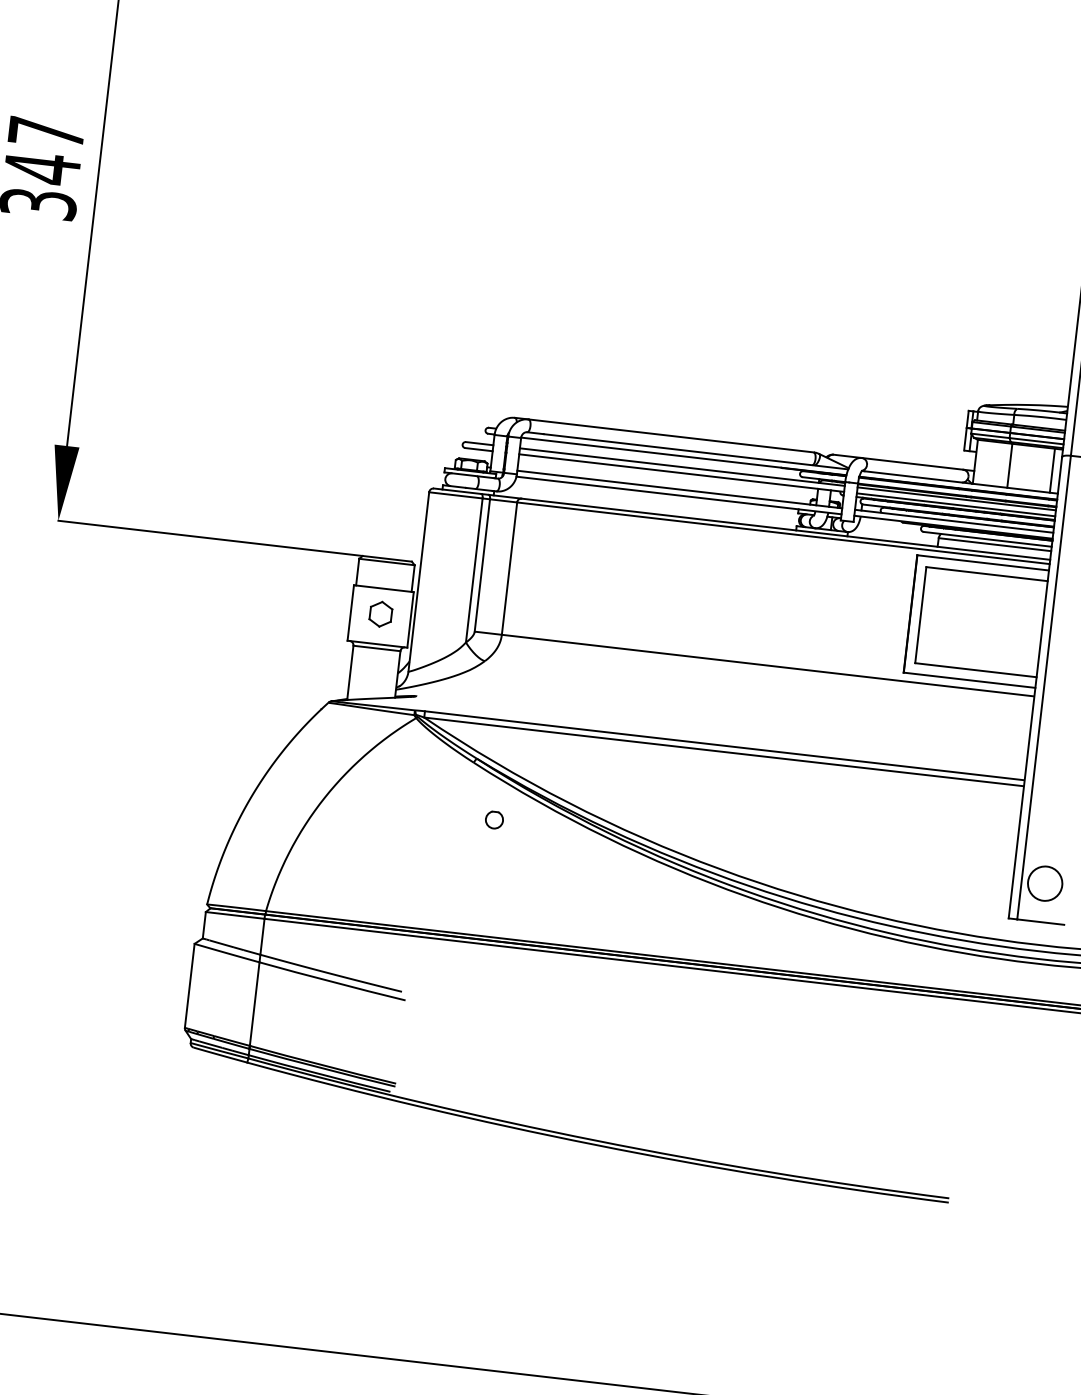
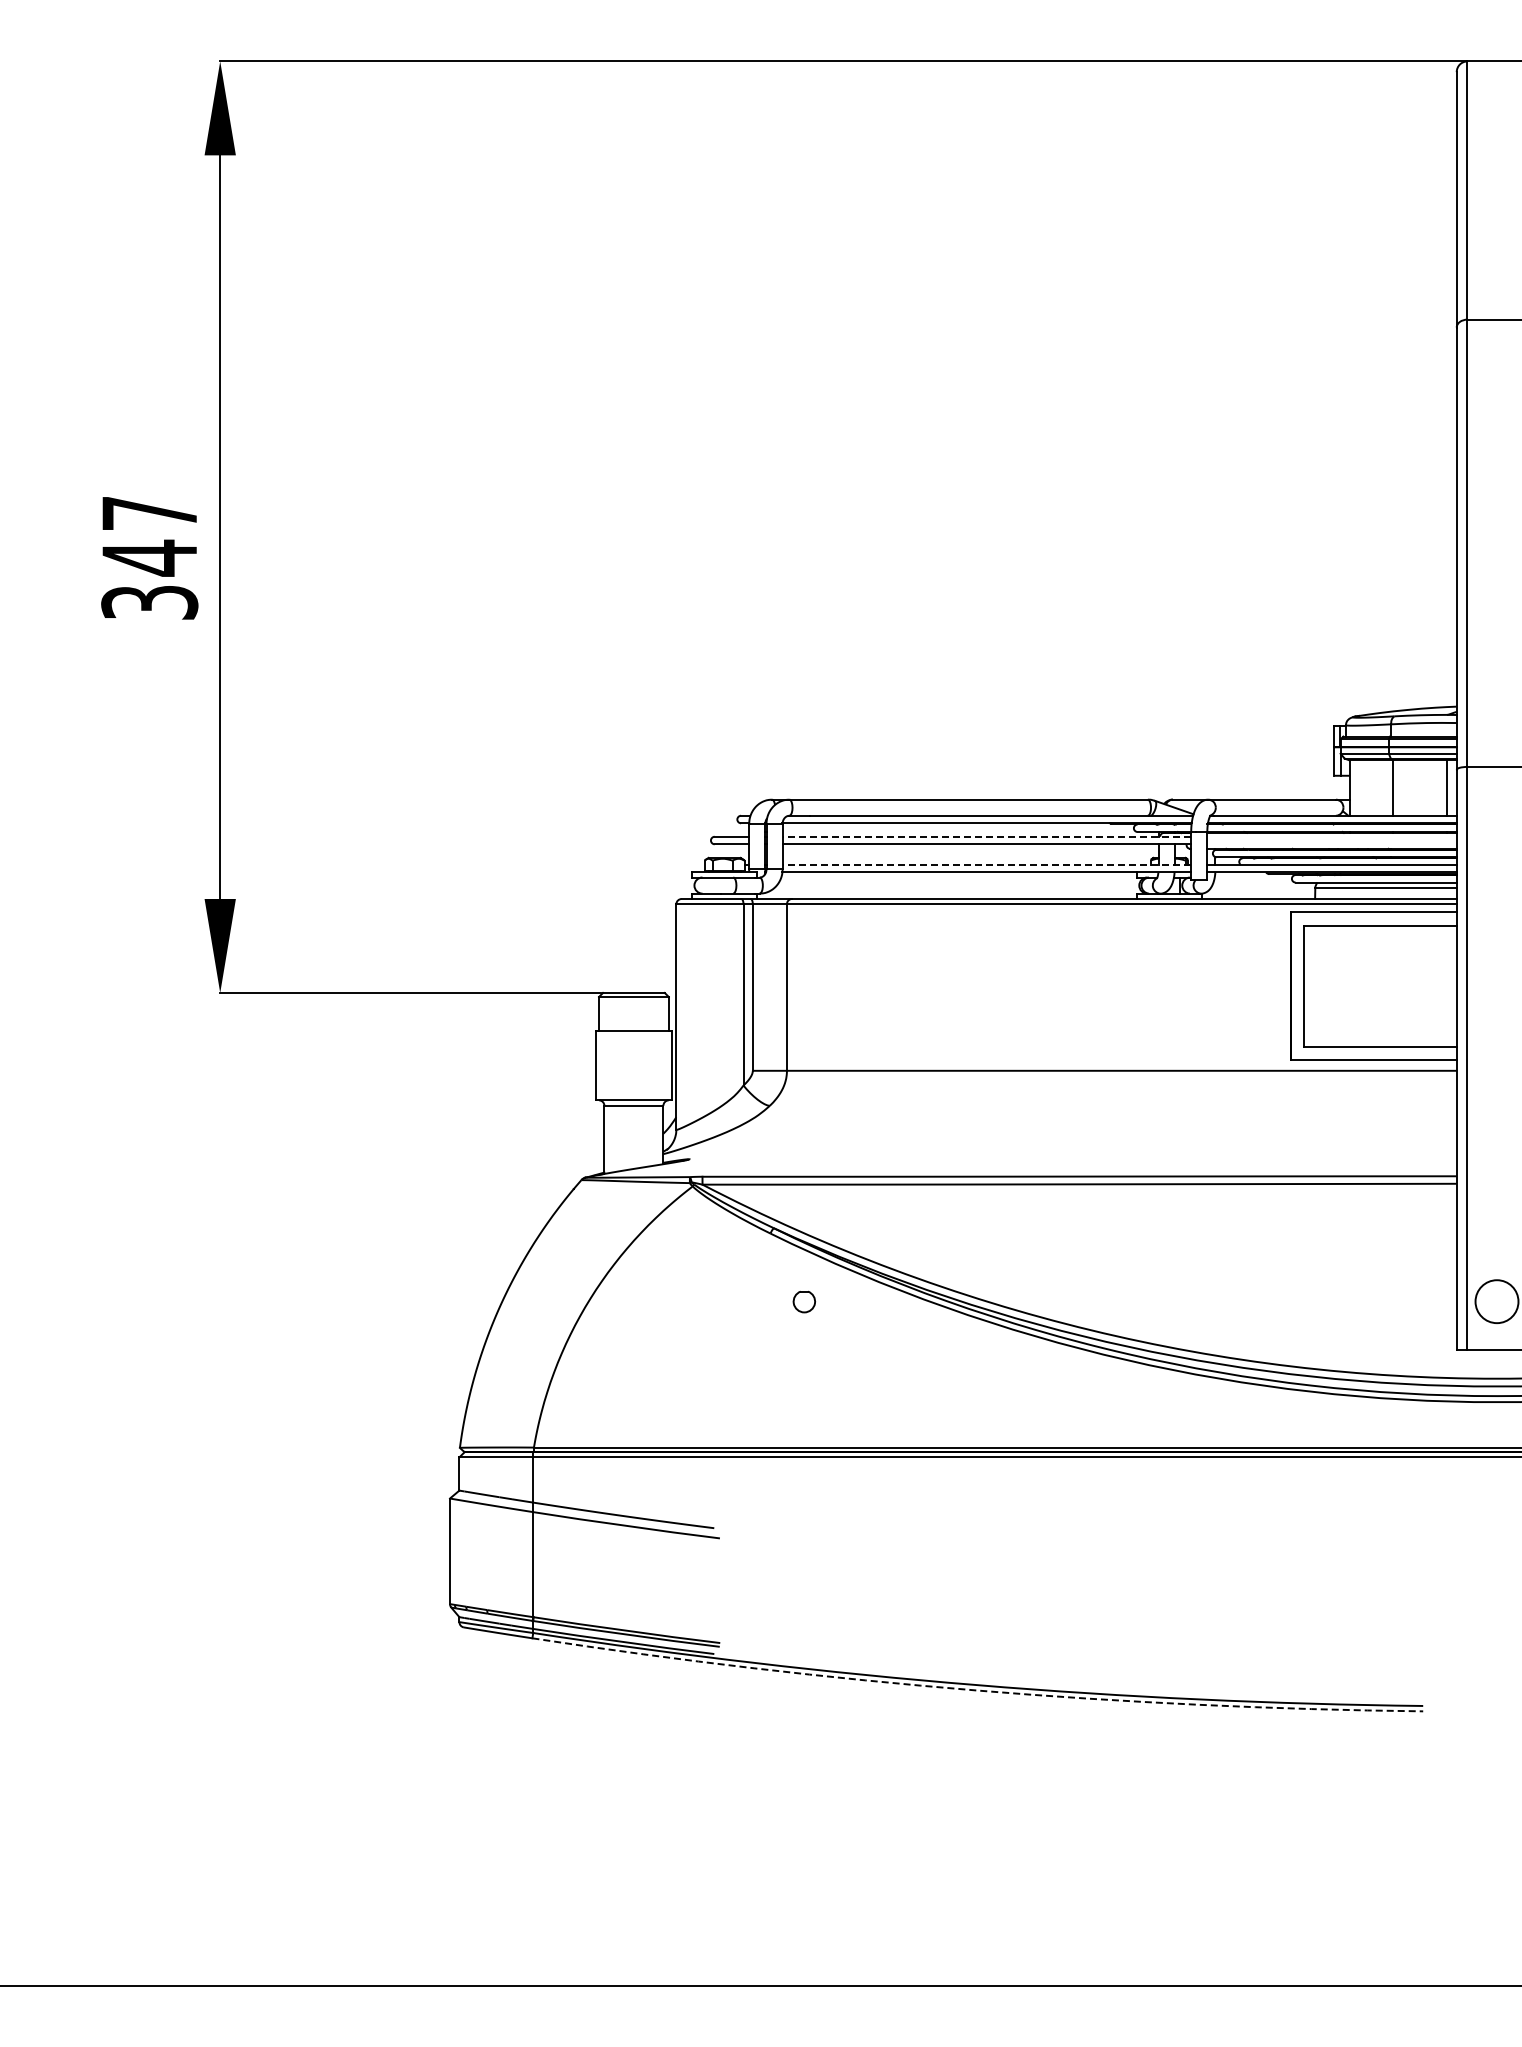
line: (682, 466) -> (986, 836), solid -> dashed
line: (679, 489) -> (986, 864), solid -> dashed
line: (956, 498) -> (1331, 836), removed
line: (955, 504) -> (1331, 844), removed
part: (380, 614) -> (633, 1062), removed
arc: (595, 1144) -> (976, 1690), solid -> dashed

